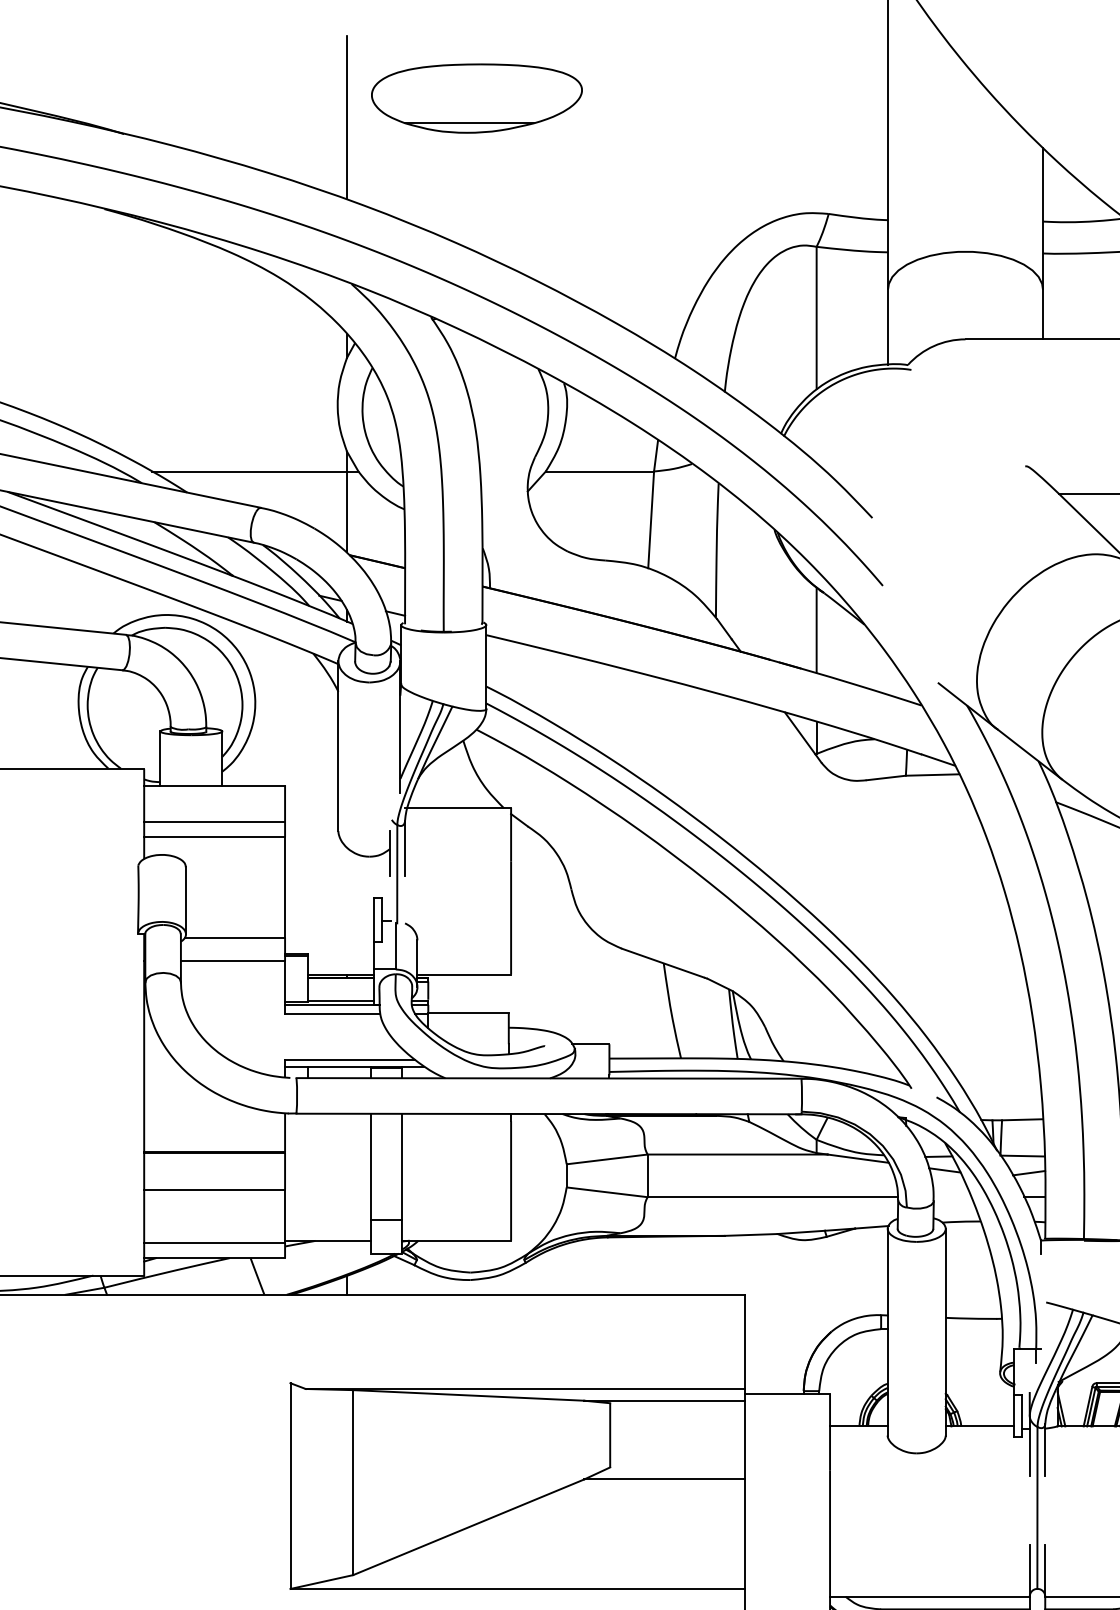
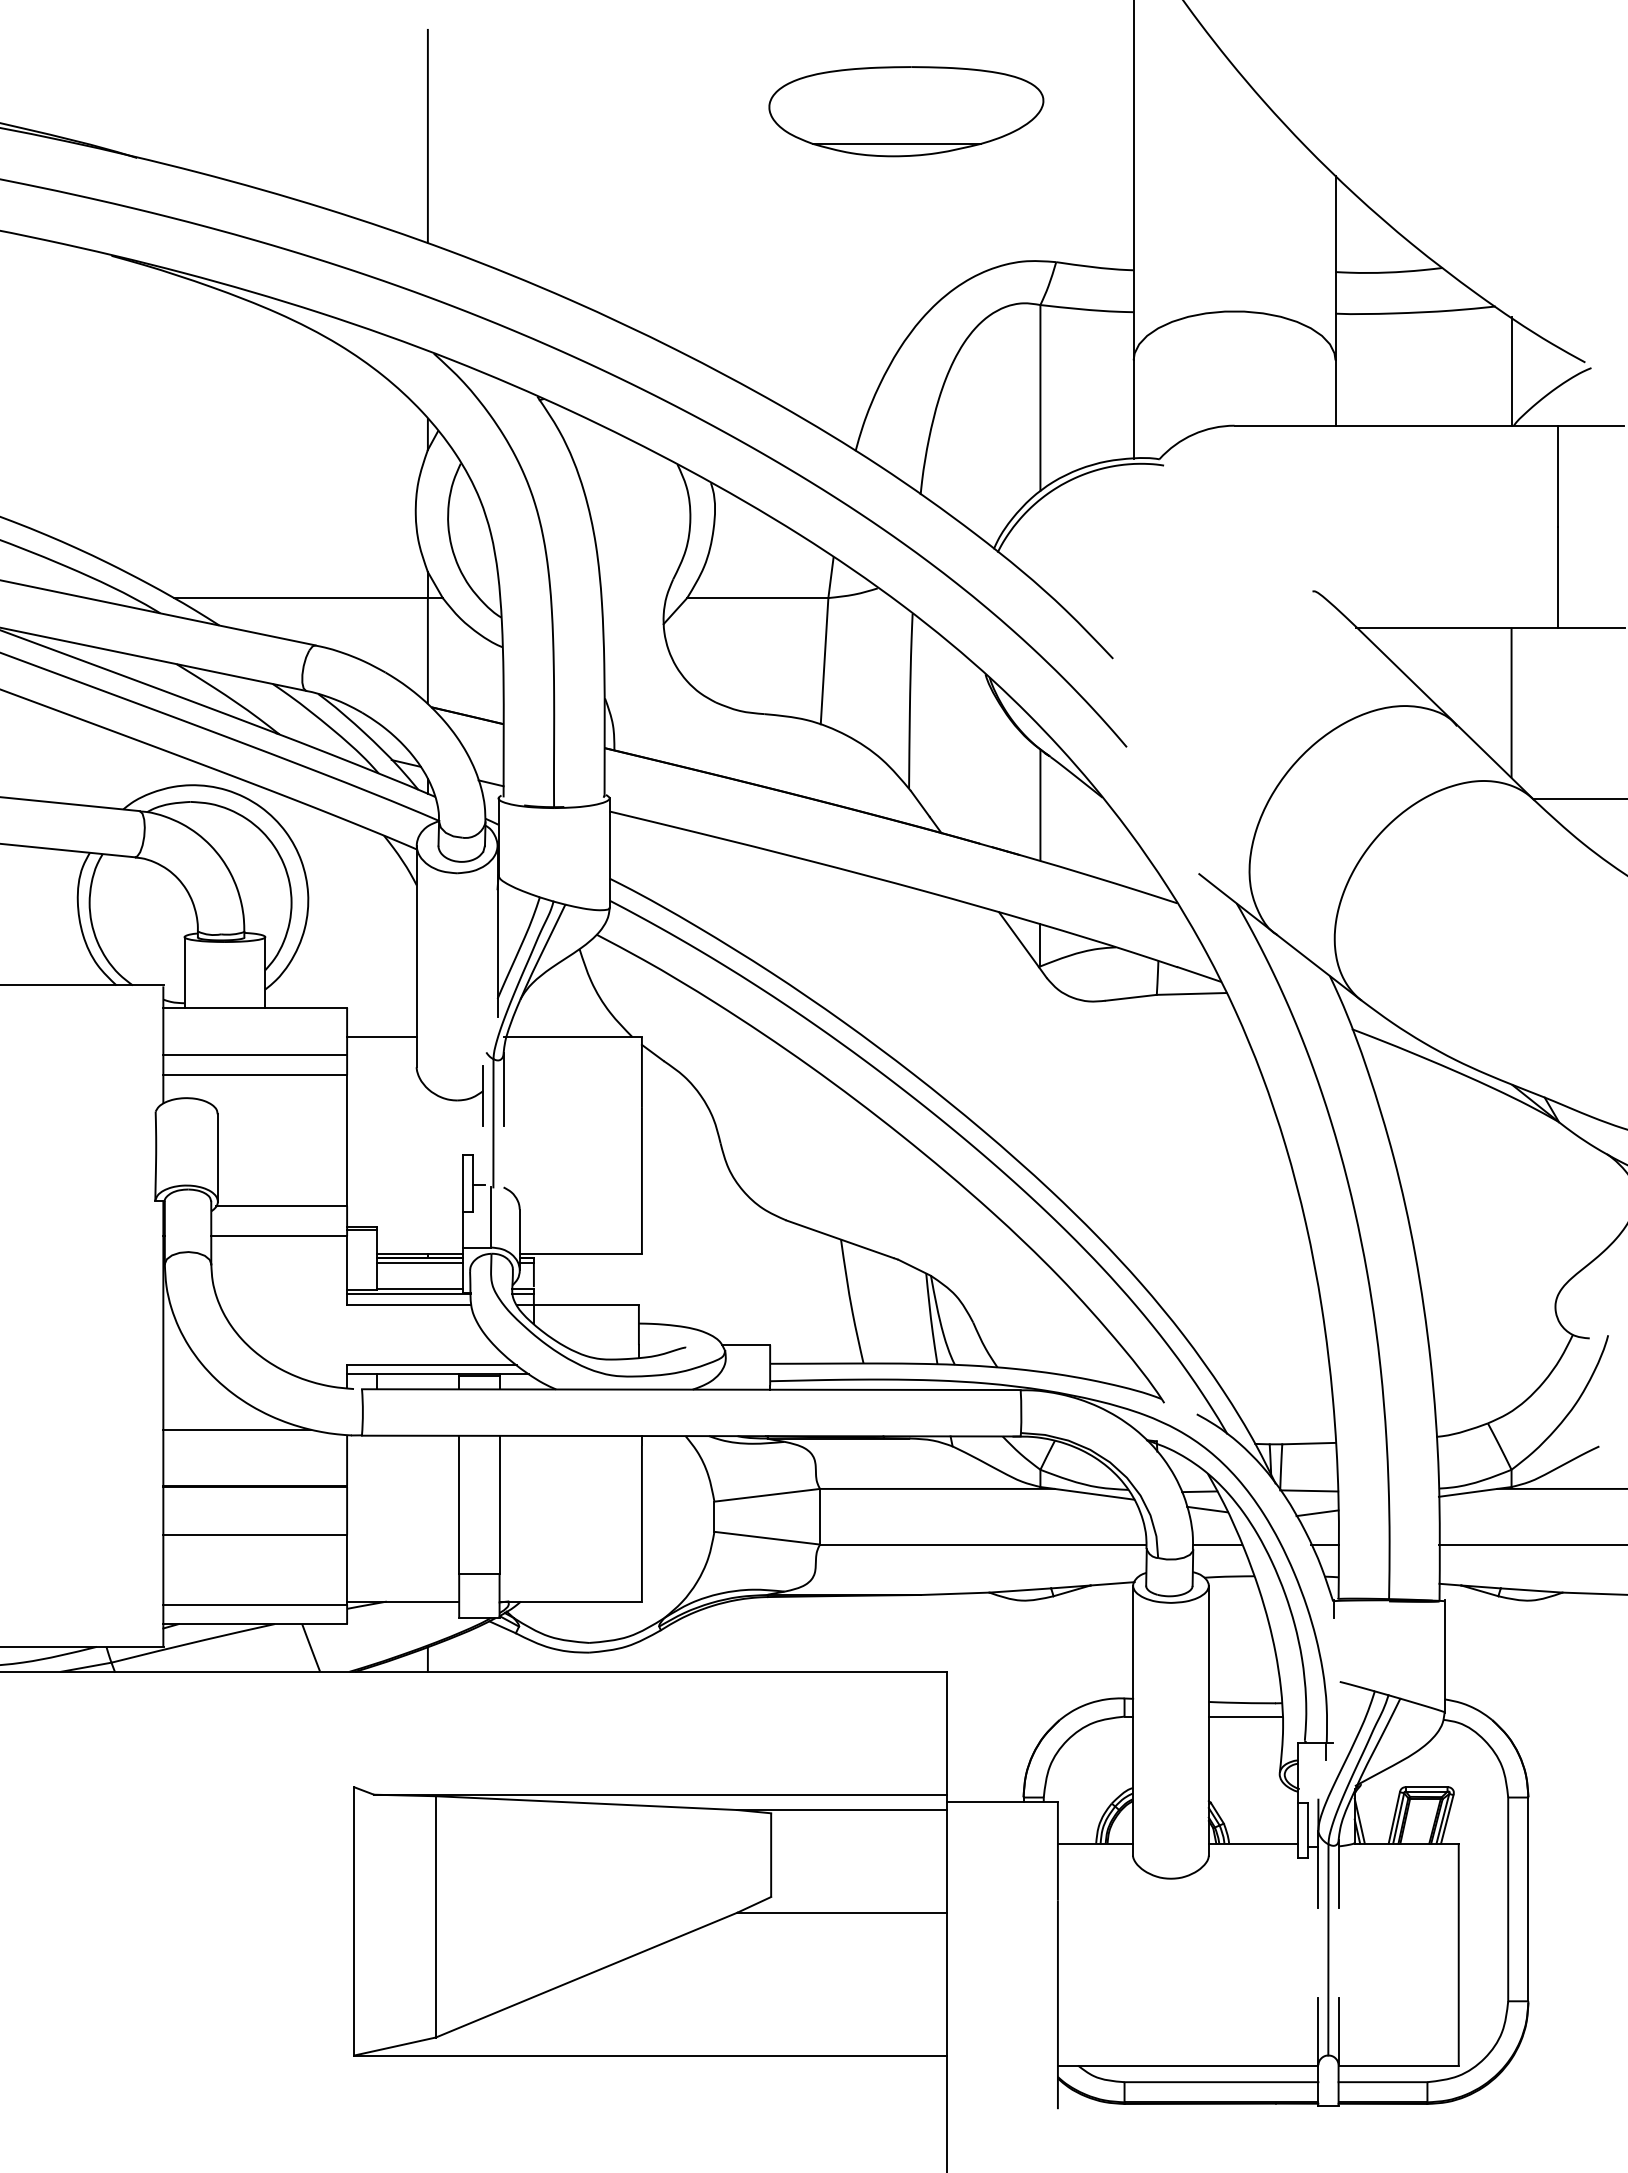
part: (477, 98) -> (906, 111), moved
line: (311, 808) -> (381, 1037), added
line: (341, 981) -> (420, 1263), added
line: (200, 1108) -> (236, 1429), added
line: (952, 1197) -> (1217, 1544), added
line: (973, 1329) -> (1245, 1716), added

